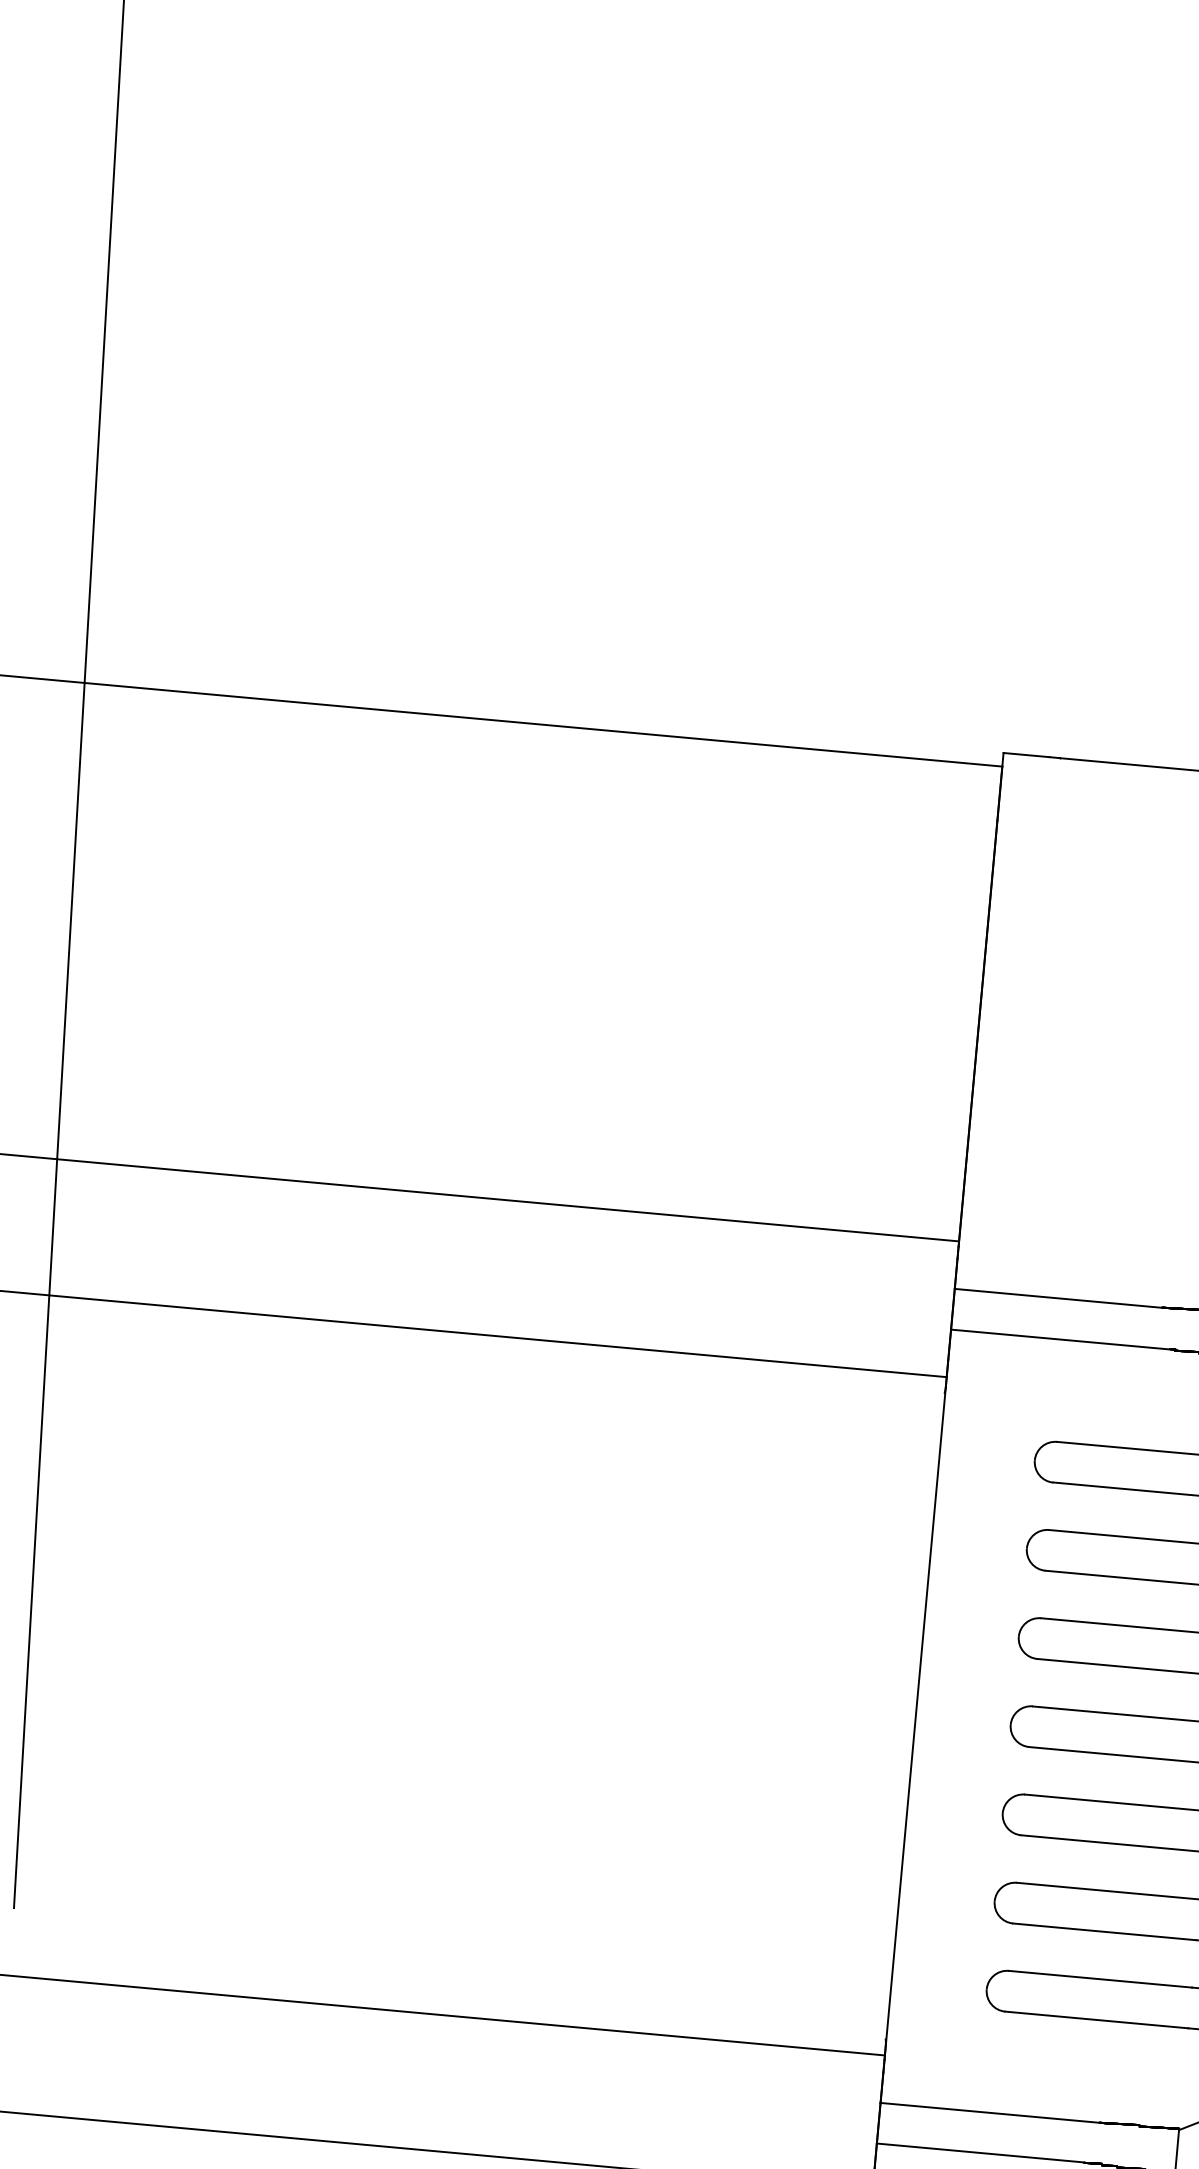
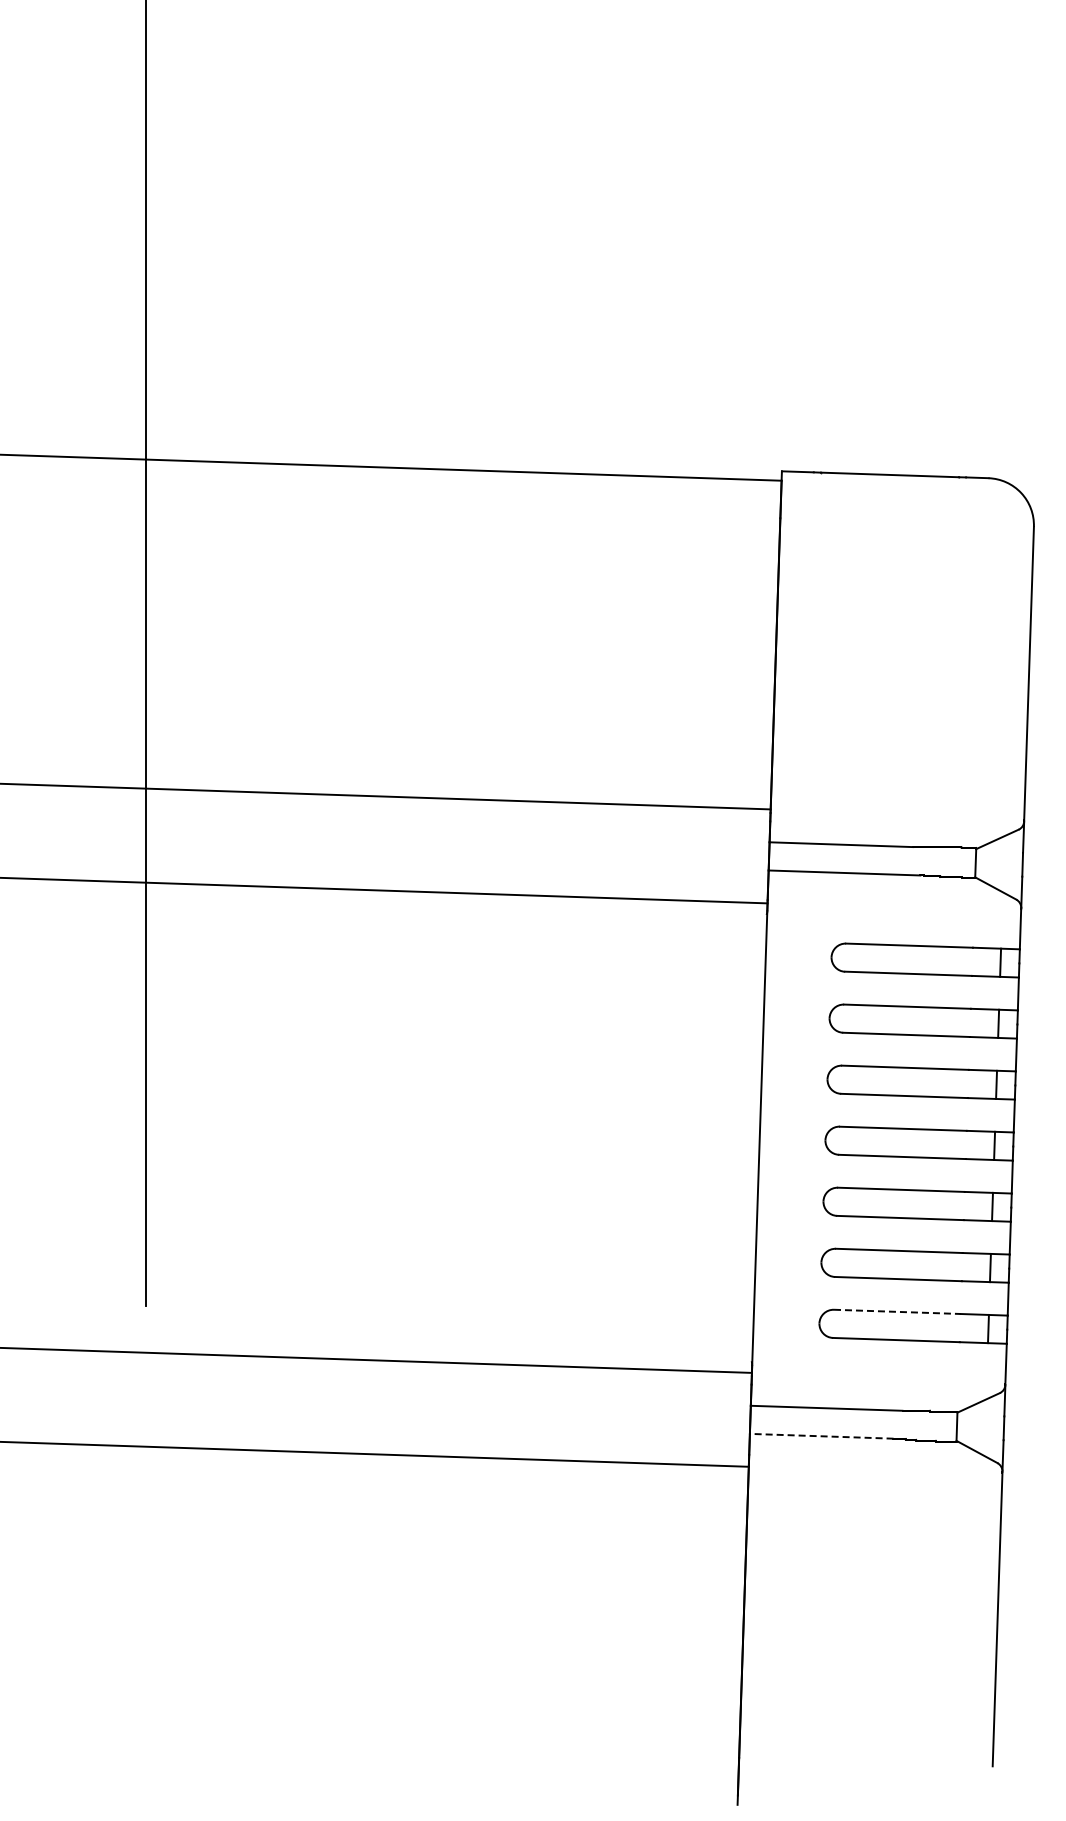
line: (1100, 1978) -> (897, 1311), solid -> dashed
line: (980, 2153) -> (821, 1436), solid -> dashed

